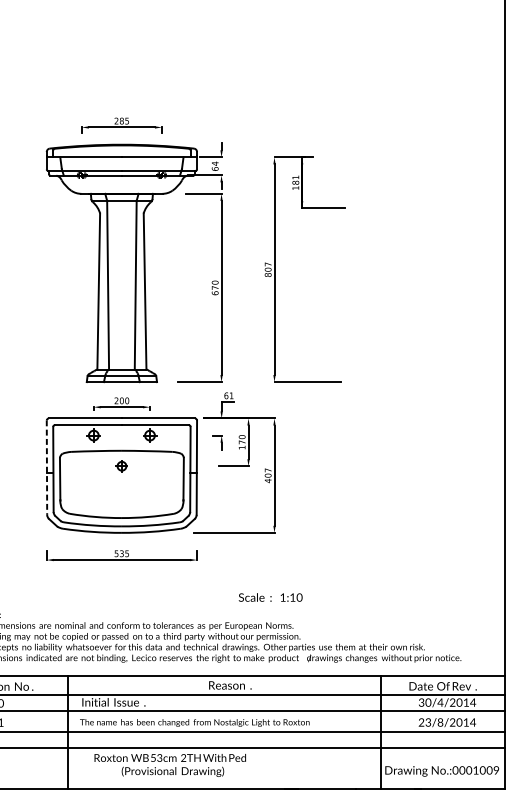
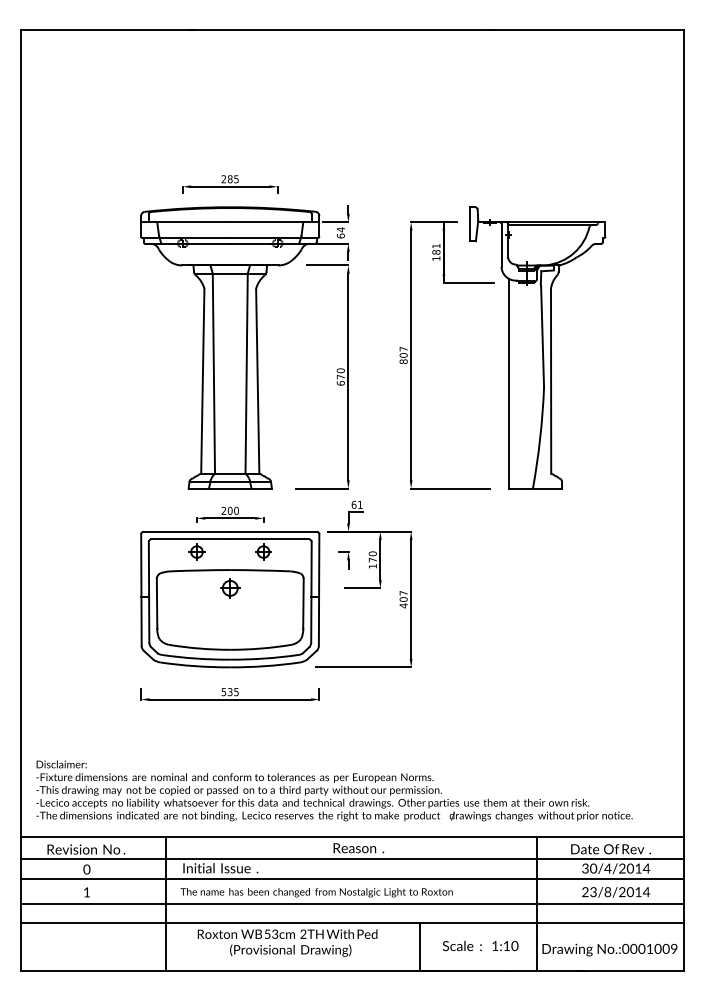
part: (381, 263) -> (537, 347), added
part: (122, 466) -> (230, 588), size x1.43
line: (47, 468) -> (141, 590), dashed -> solid
text: (270, 597) -> (480, 945), moved
line: (281, 768) -> (419, 946), added

